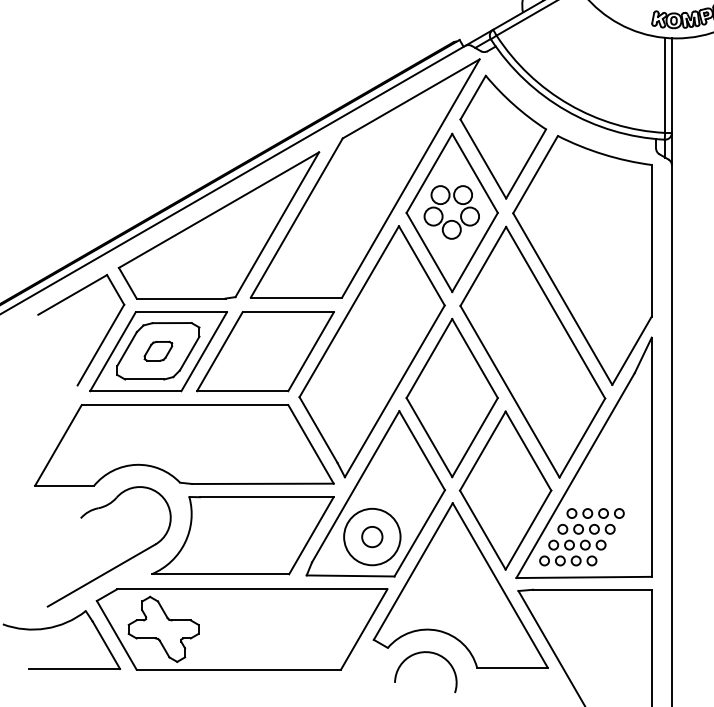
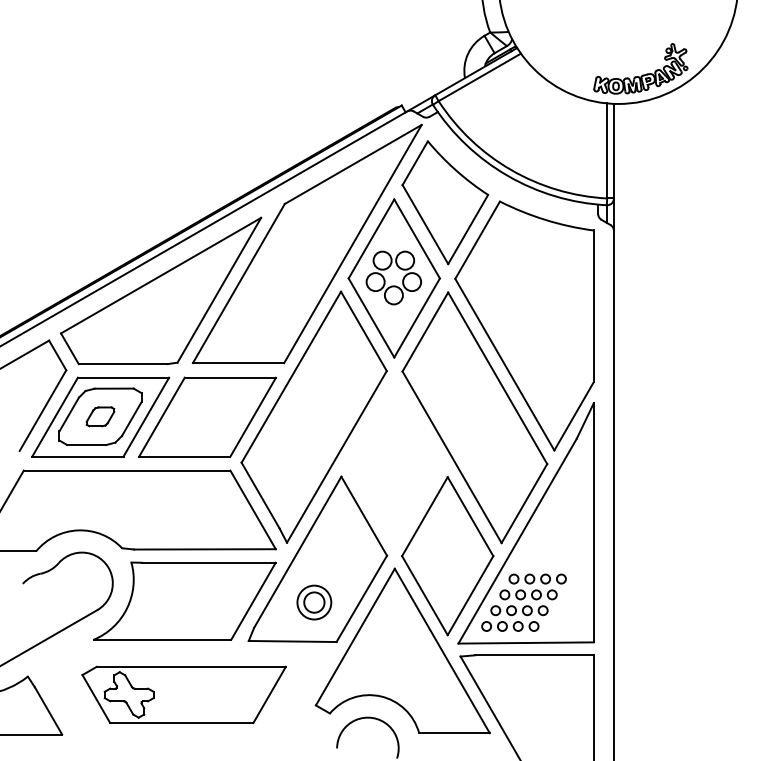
part: (451, 397) -> (393, 463), removed
circle: (372, 536) -> (314, 602), size x0.6
part: (241, 628) -> (183, 694), size x0.7

